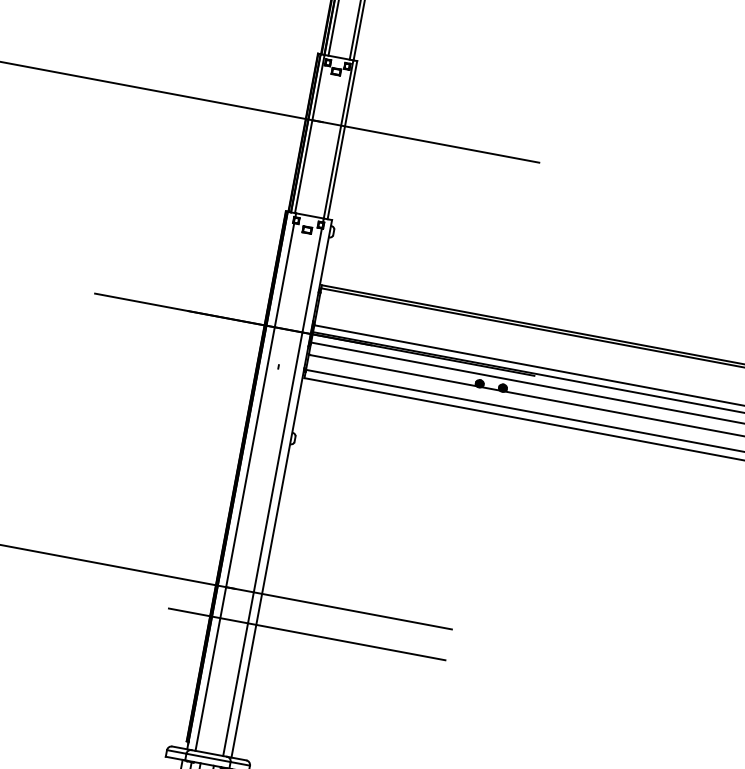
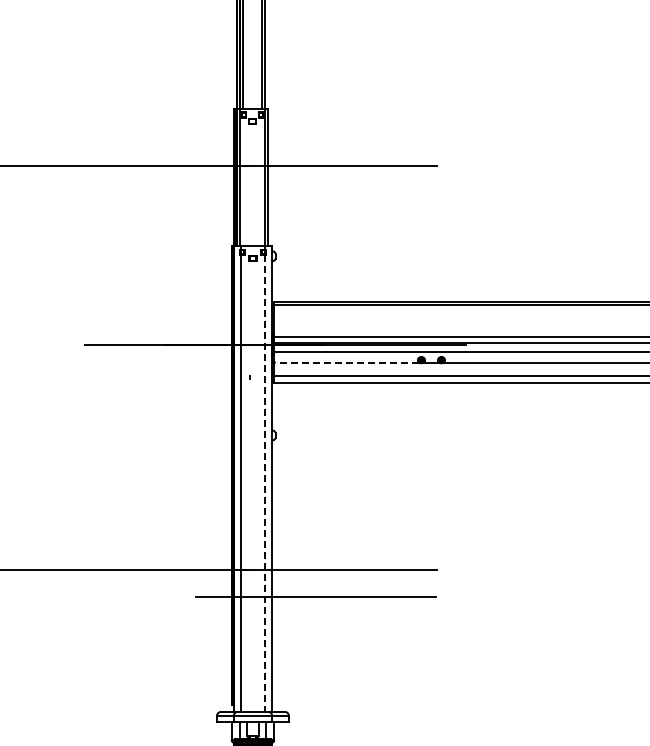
line: (393, 370) -> (347, 362), solid -> dashed
line: (271, 492) -> (264, 483), solid -> dashed

